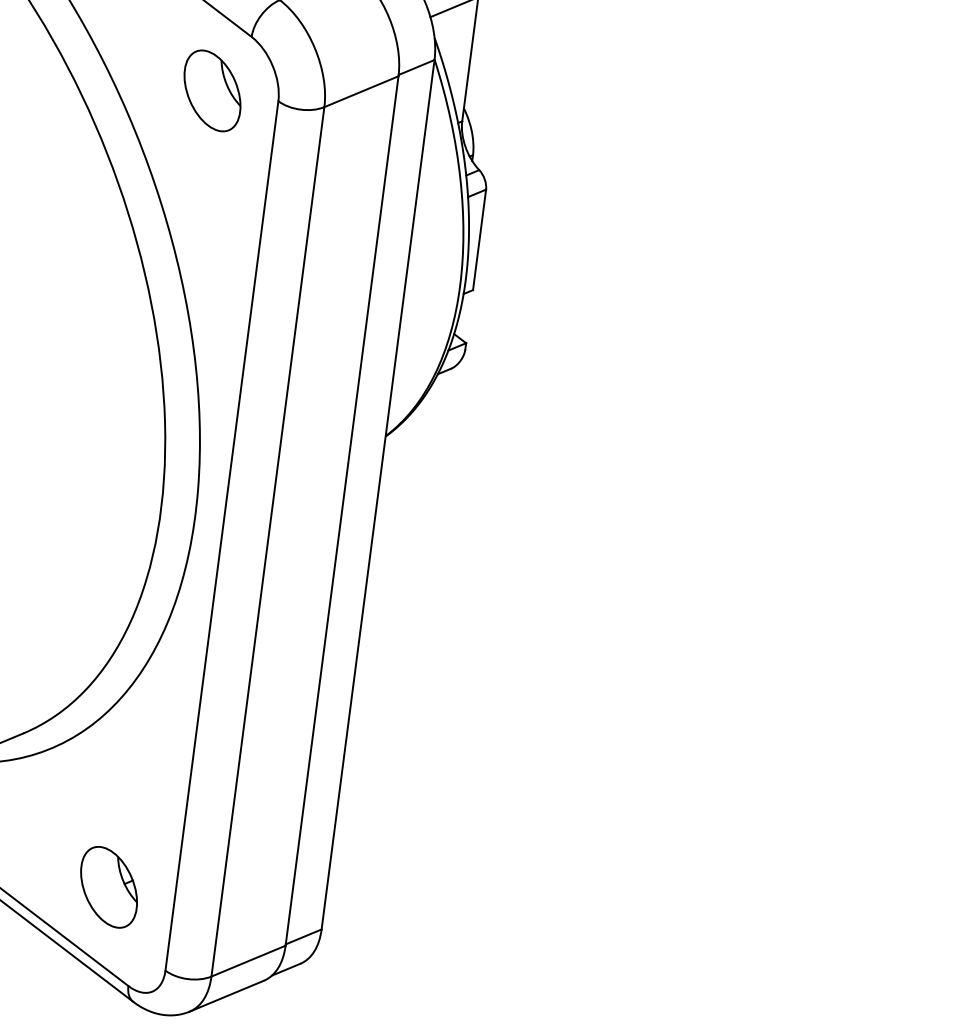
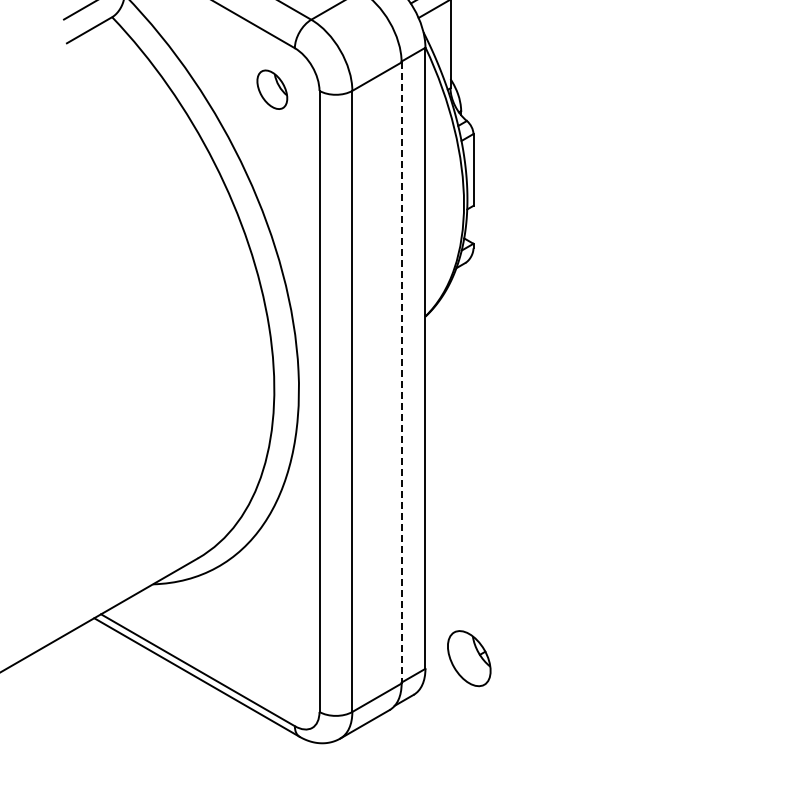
part: (212, 90) -> (272, 89), size x0.7
line: (341, 510) -> (401, 372), solid -> dashed
part: (109, 887) -> (469, 658), moved

